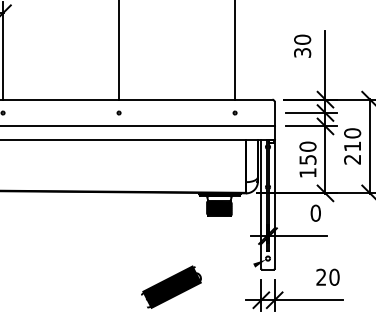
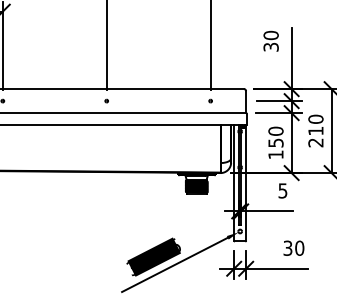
text: (315, 212) -> (282, 190), 0 -> 5
text: (321, 277) -> (288, 248), 20 -> 30
line: (195, 295) -> (175, 264), added

